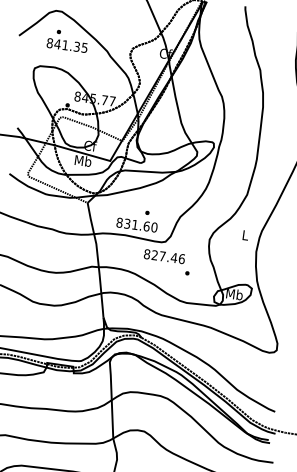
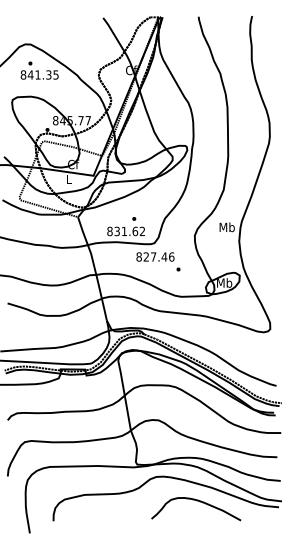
text: (83, 160) -> (68, 178), Mb -> L
text: (154, 227) -> (142, 231), 831.60 -> 831.62
text: (244, 235) -> (226, 227), L -> Mb

